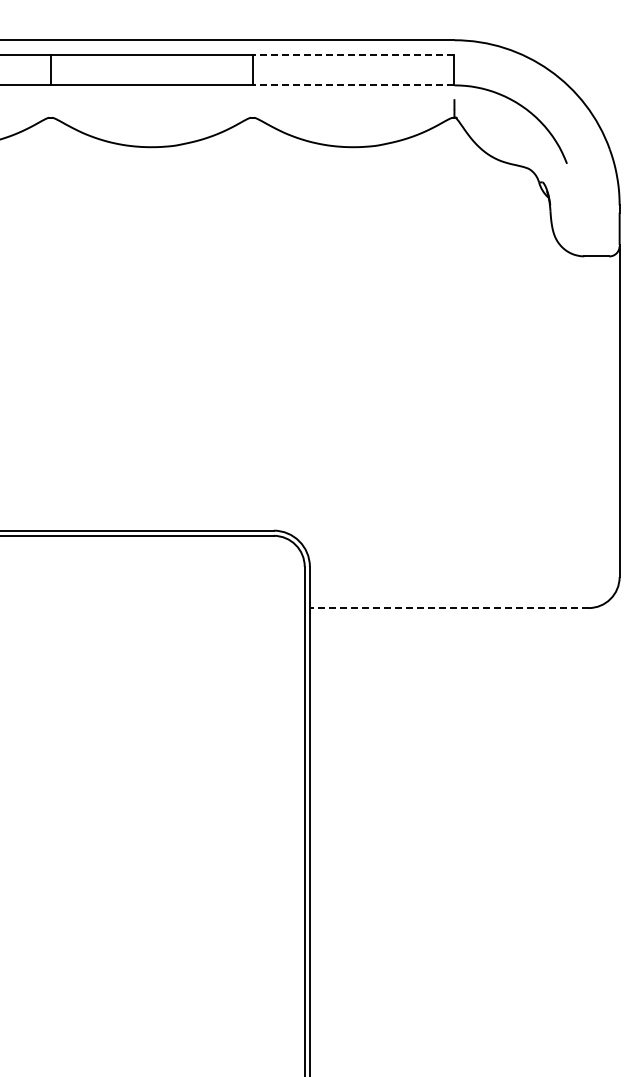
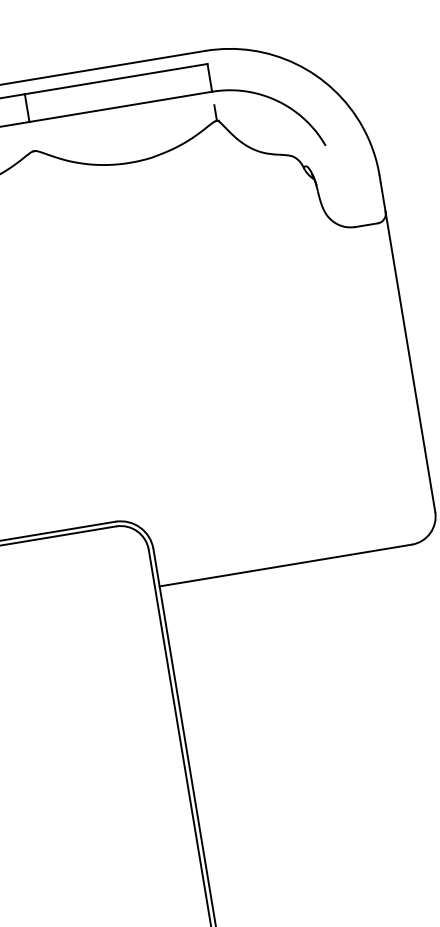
line: (353, 54) -> (116, 78), dashed -> solid
line: (353, 85) -> (120, 106), dashed -> solid
line: (448, 608) -> (285, 566), dashed -> solid

